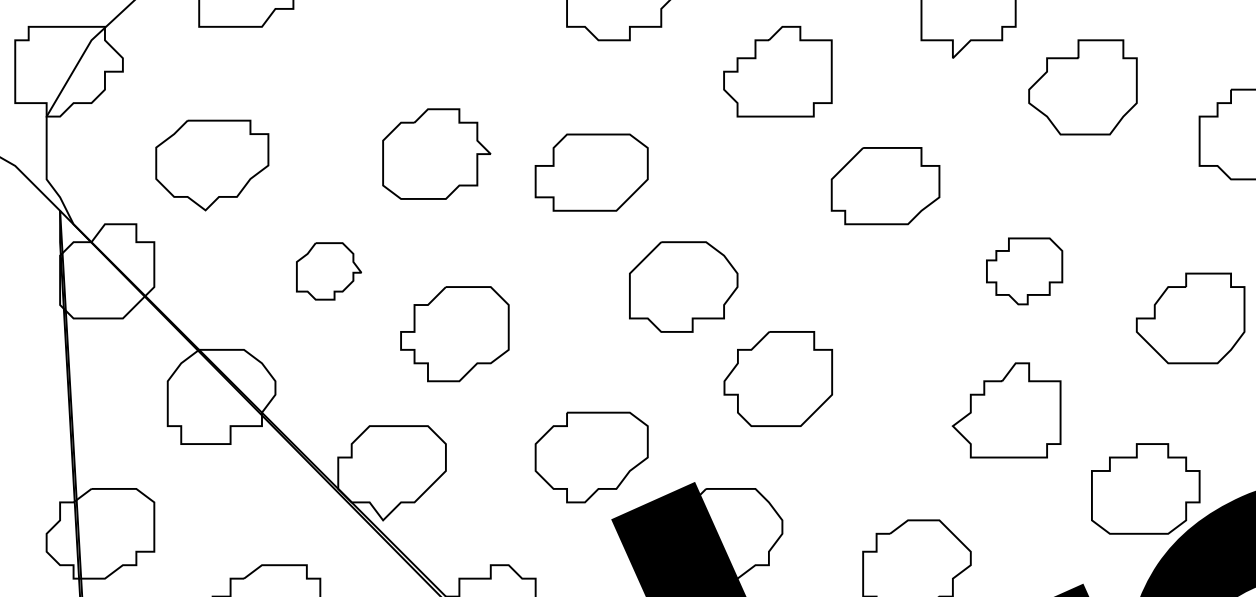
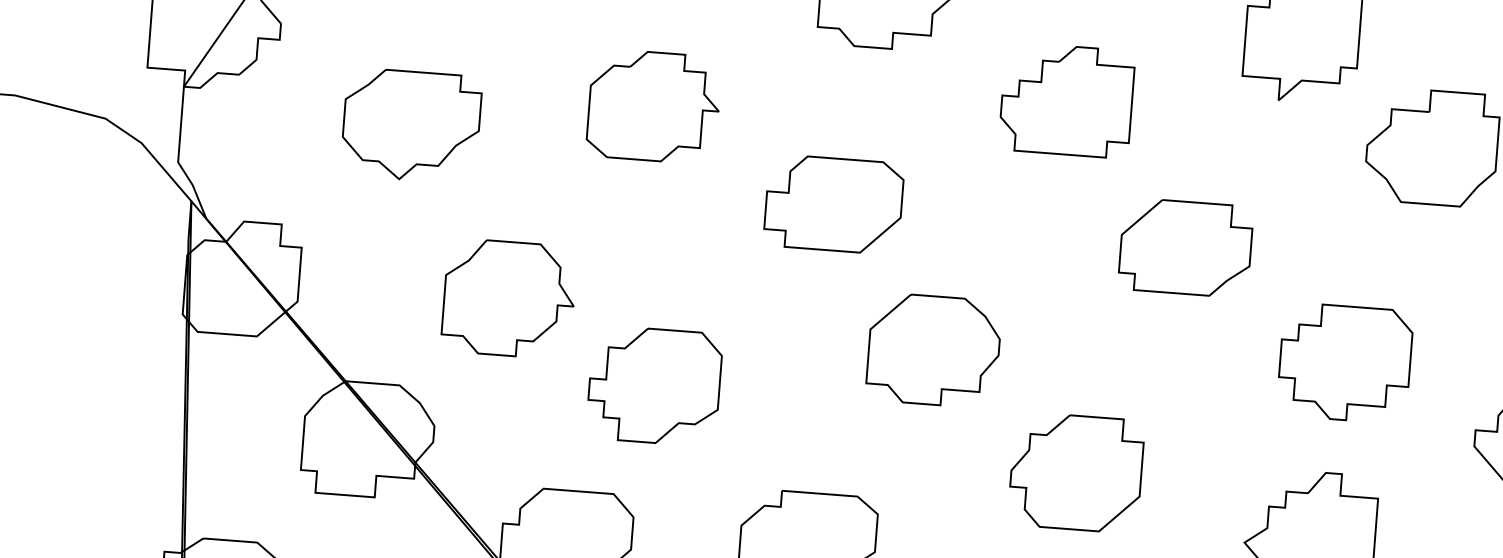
part: (436, 153) -> (653, 105), moved
part: (212, 165) -> (411, 125), moved
part: (328, 271) -> (508, 299), size x1.67
part: (1024, 271) -> (1344, 363), size x1.43
part: (777, 378) -> (1075, 472), moved

